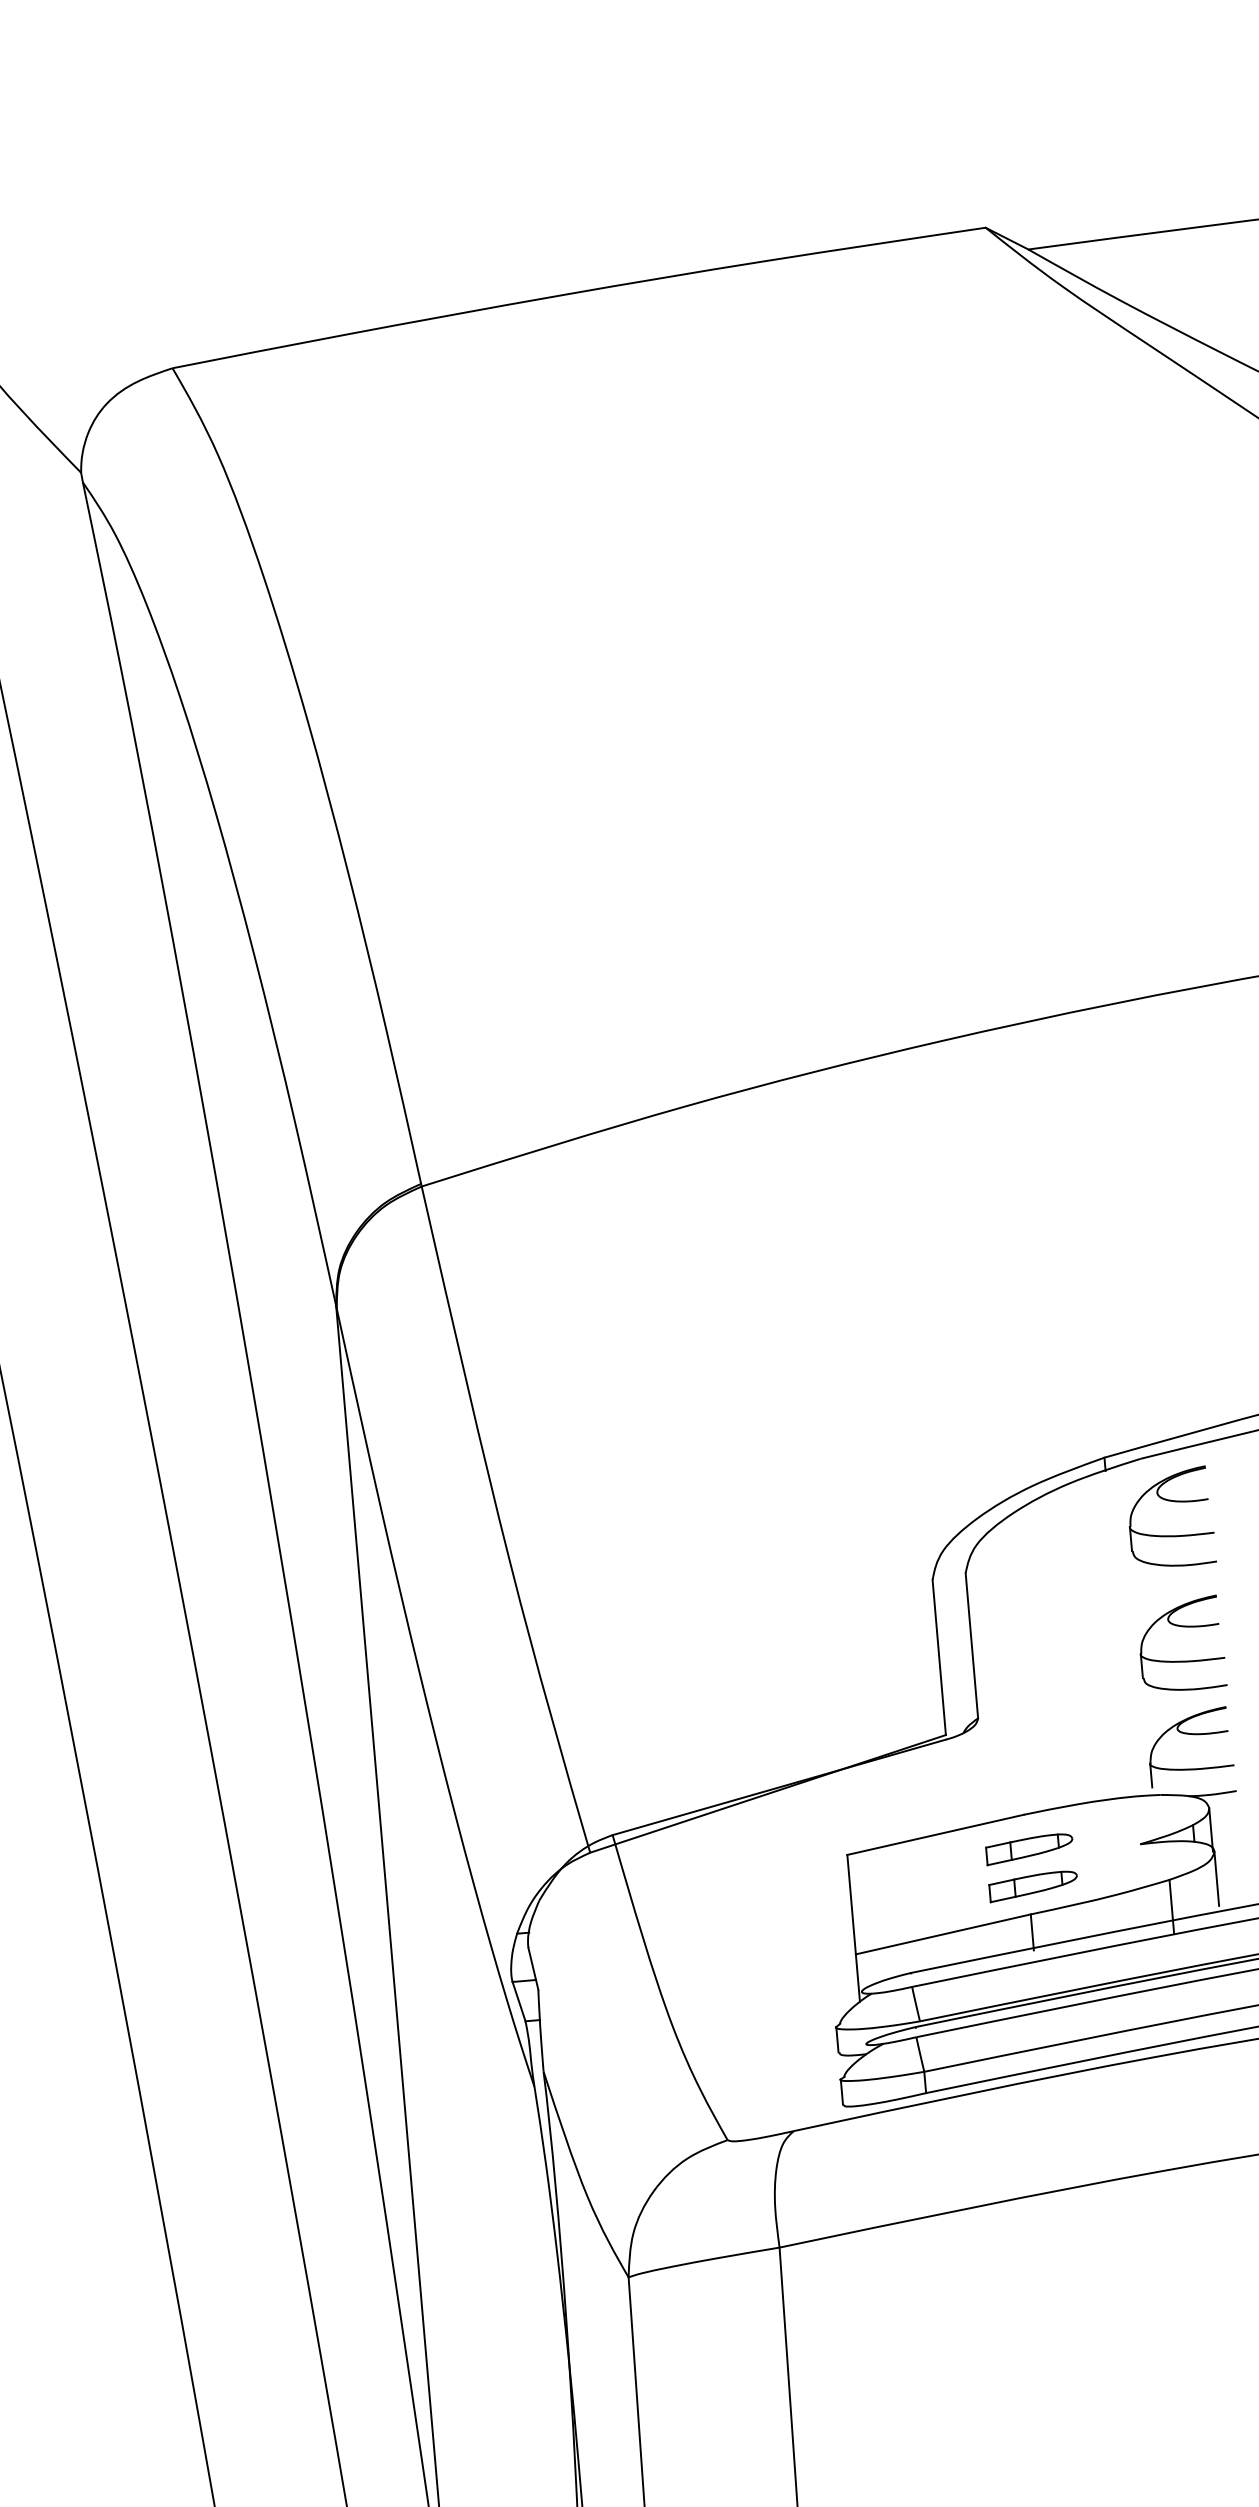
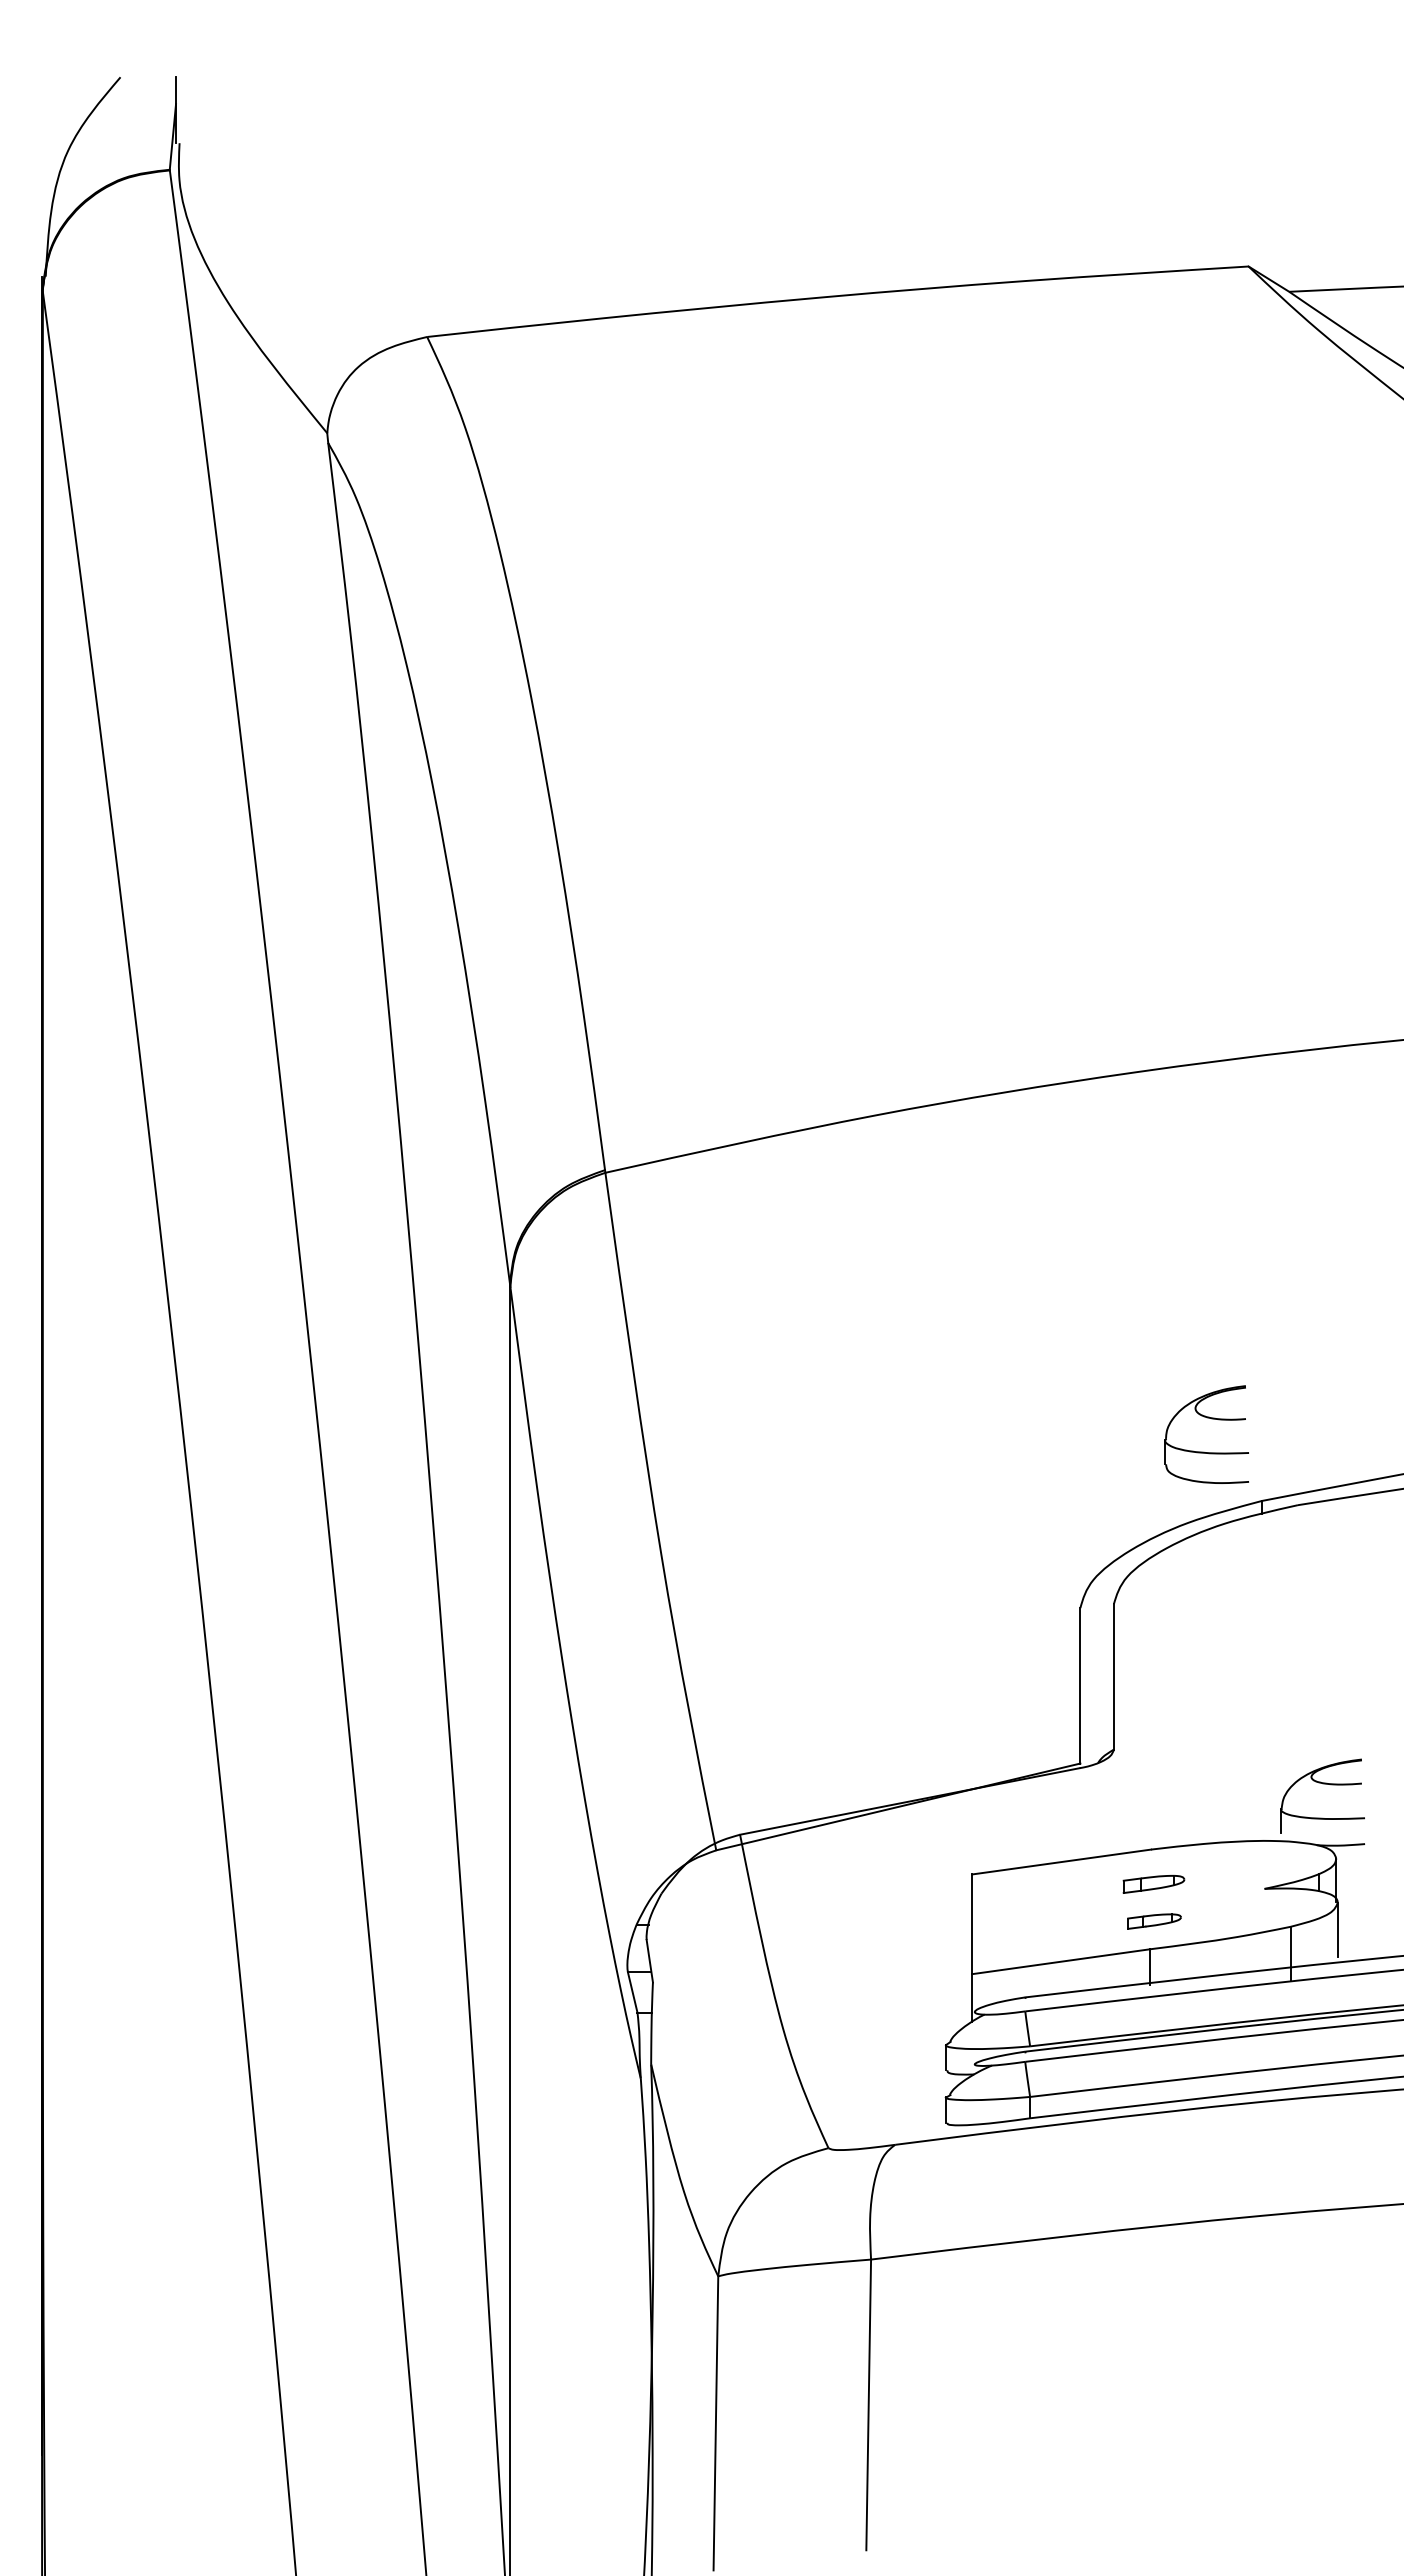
part: (1174, 1502) -> (1211, 1419), moved
part: (1182, 1660) -> (1322, 1709), removed
part: (1029, 1849) -> (1153, 1884), size x0.7
part: (1033, 1886) -> (1154, 1921), size x0.6

